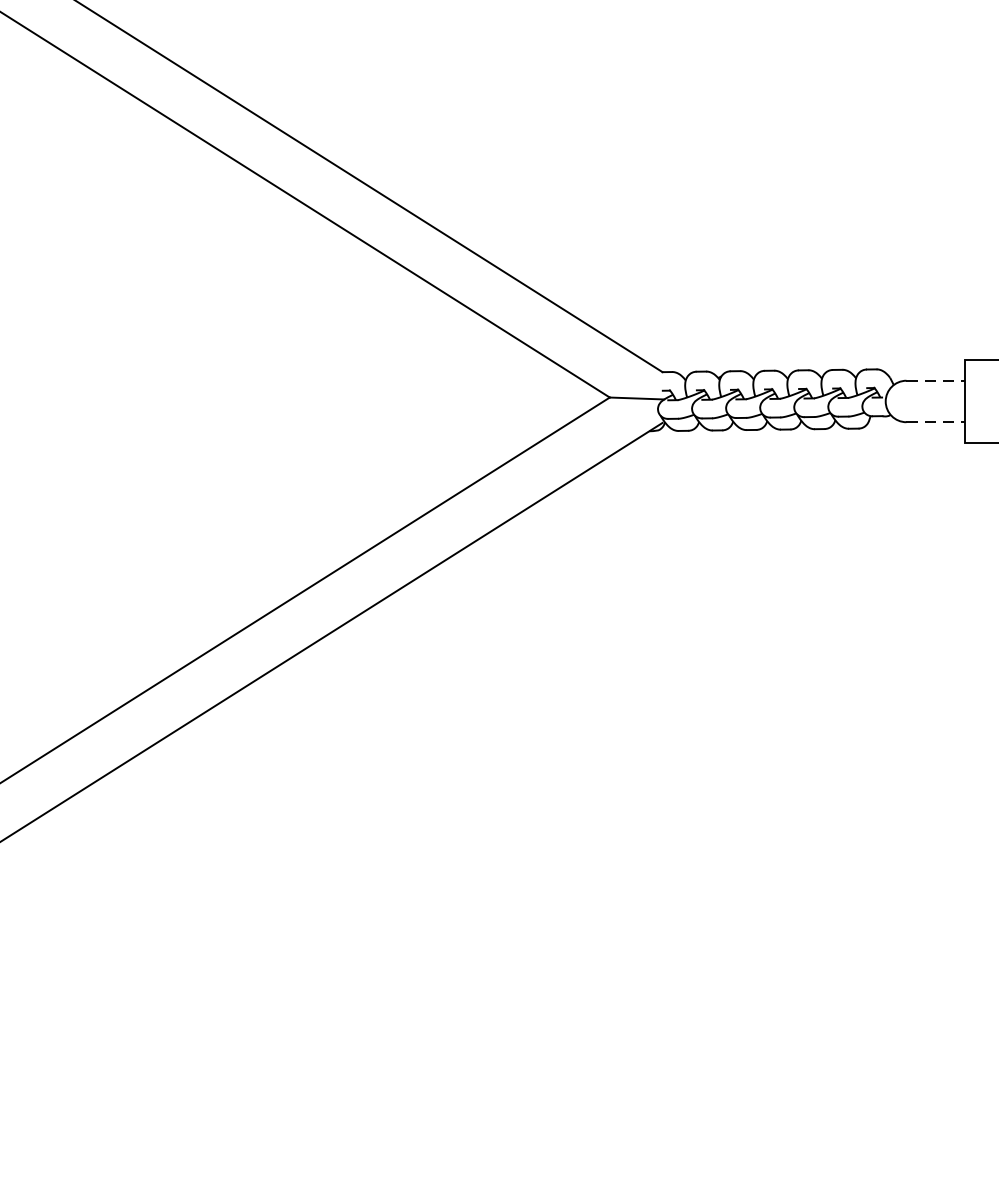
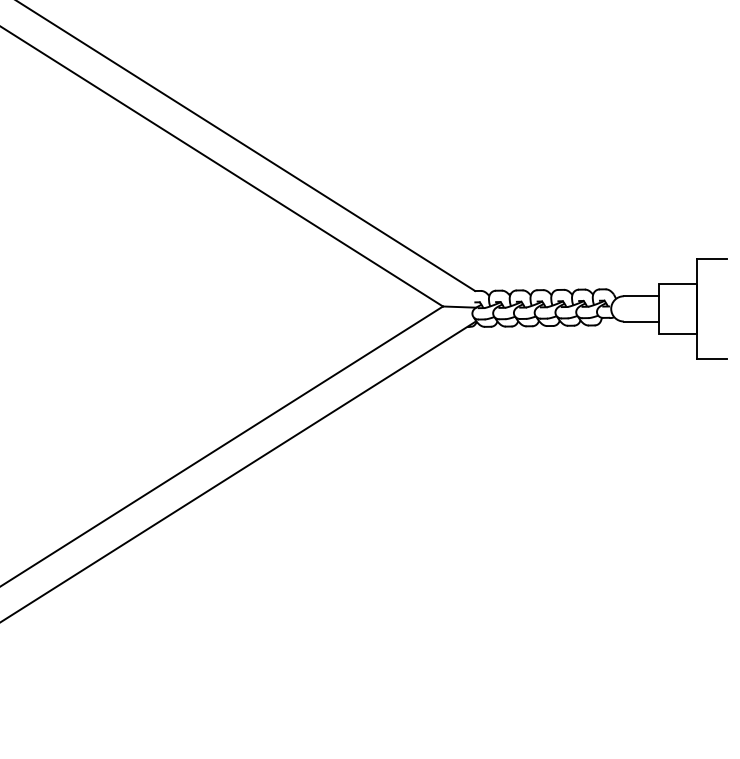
line: (935, 381) -> (641, 296), dashed -> solid
line: (935, 422) -> (641, 321), dashed -> solid

